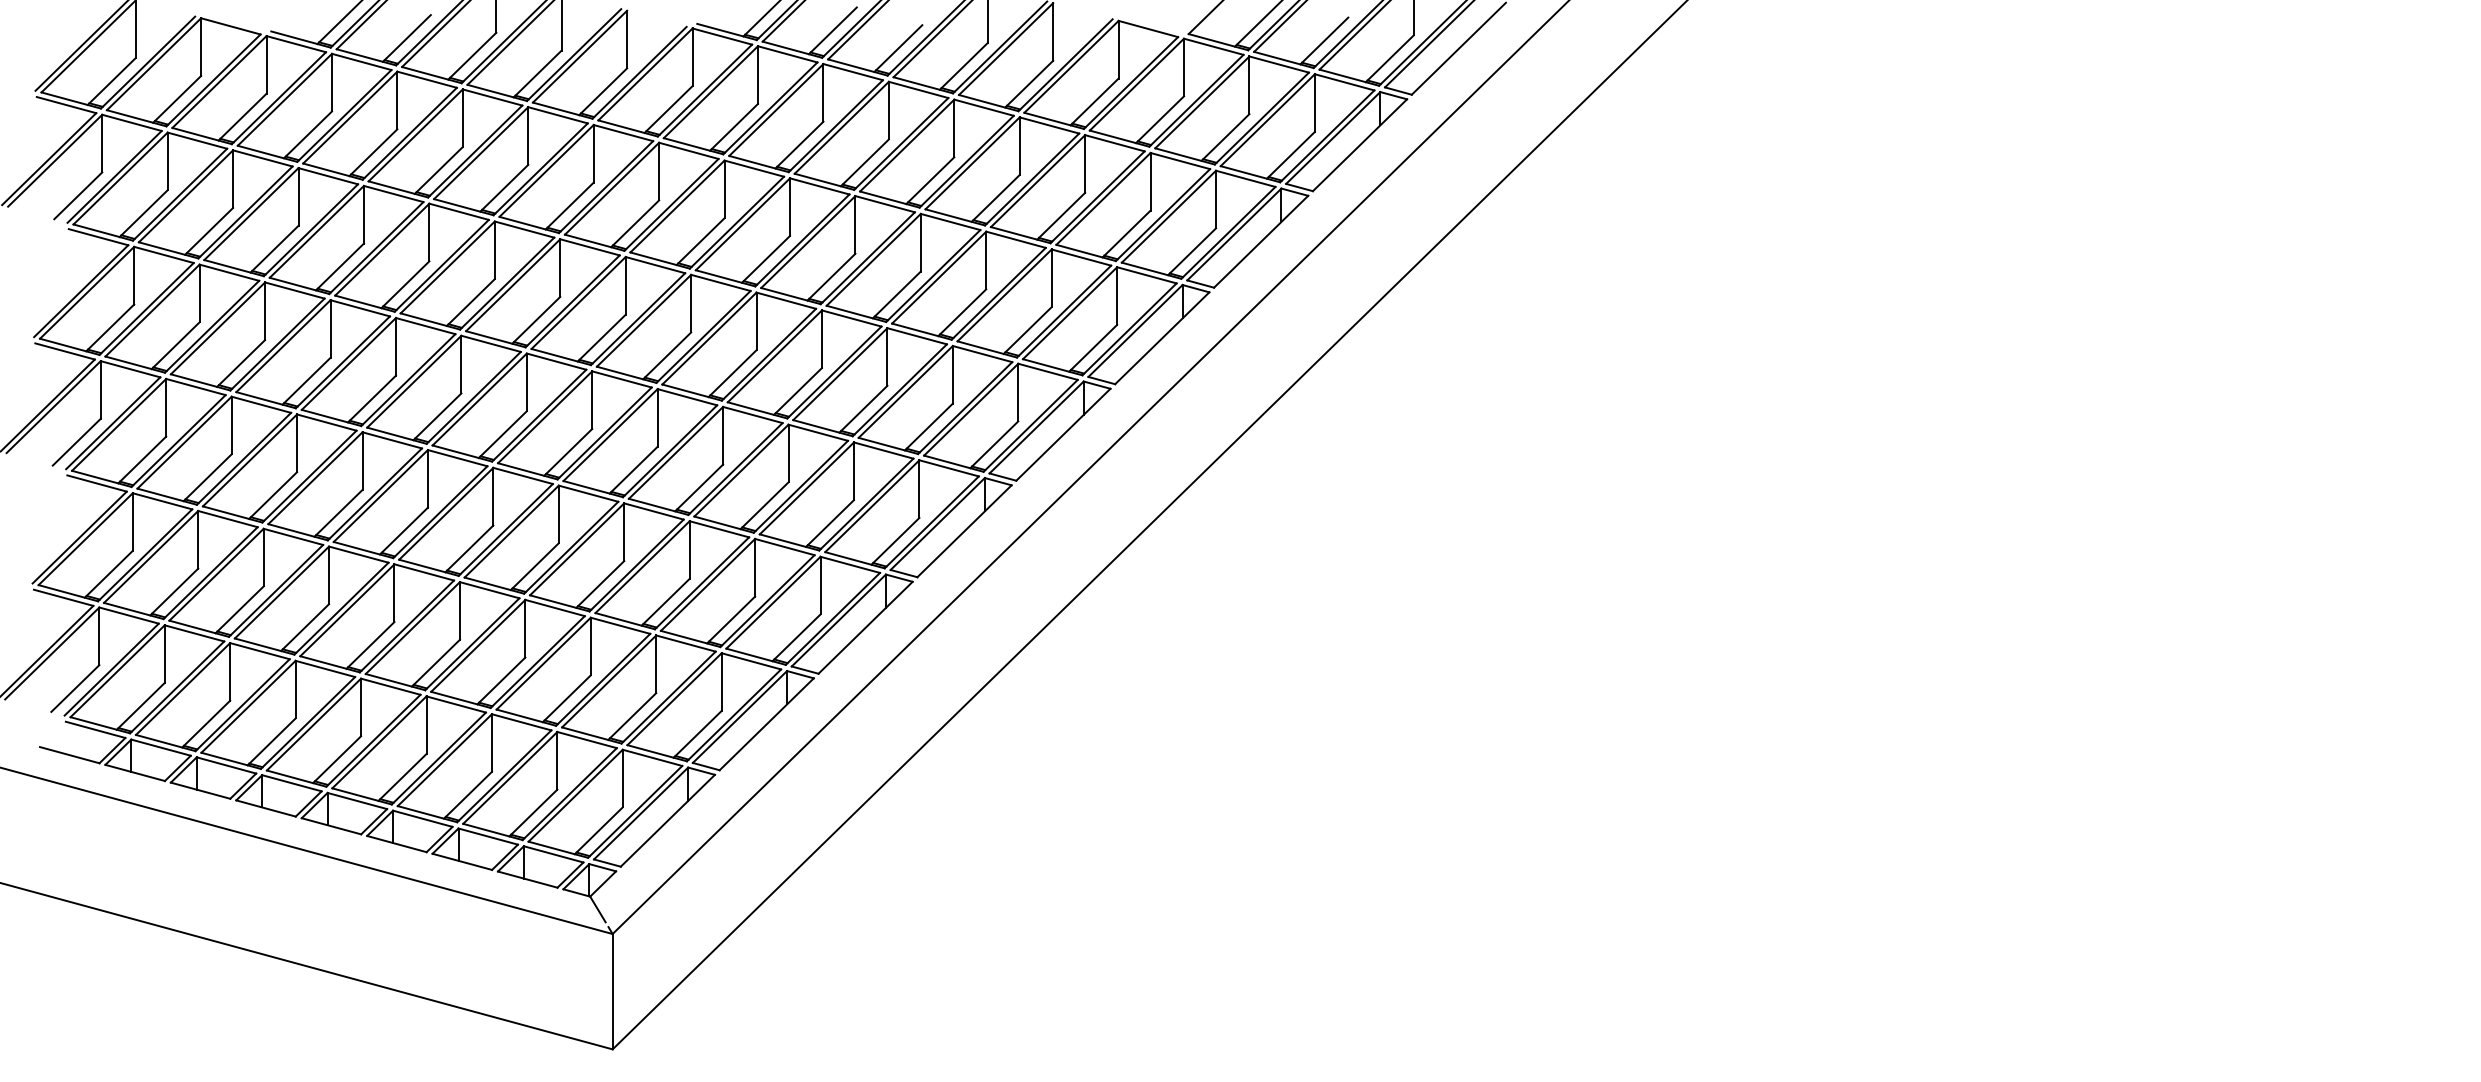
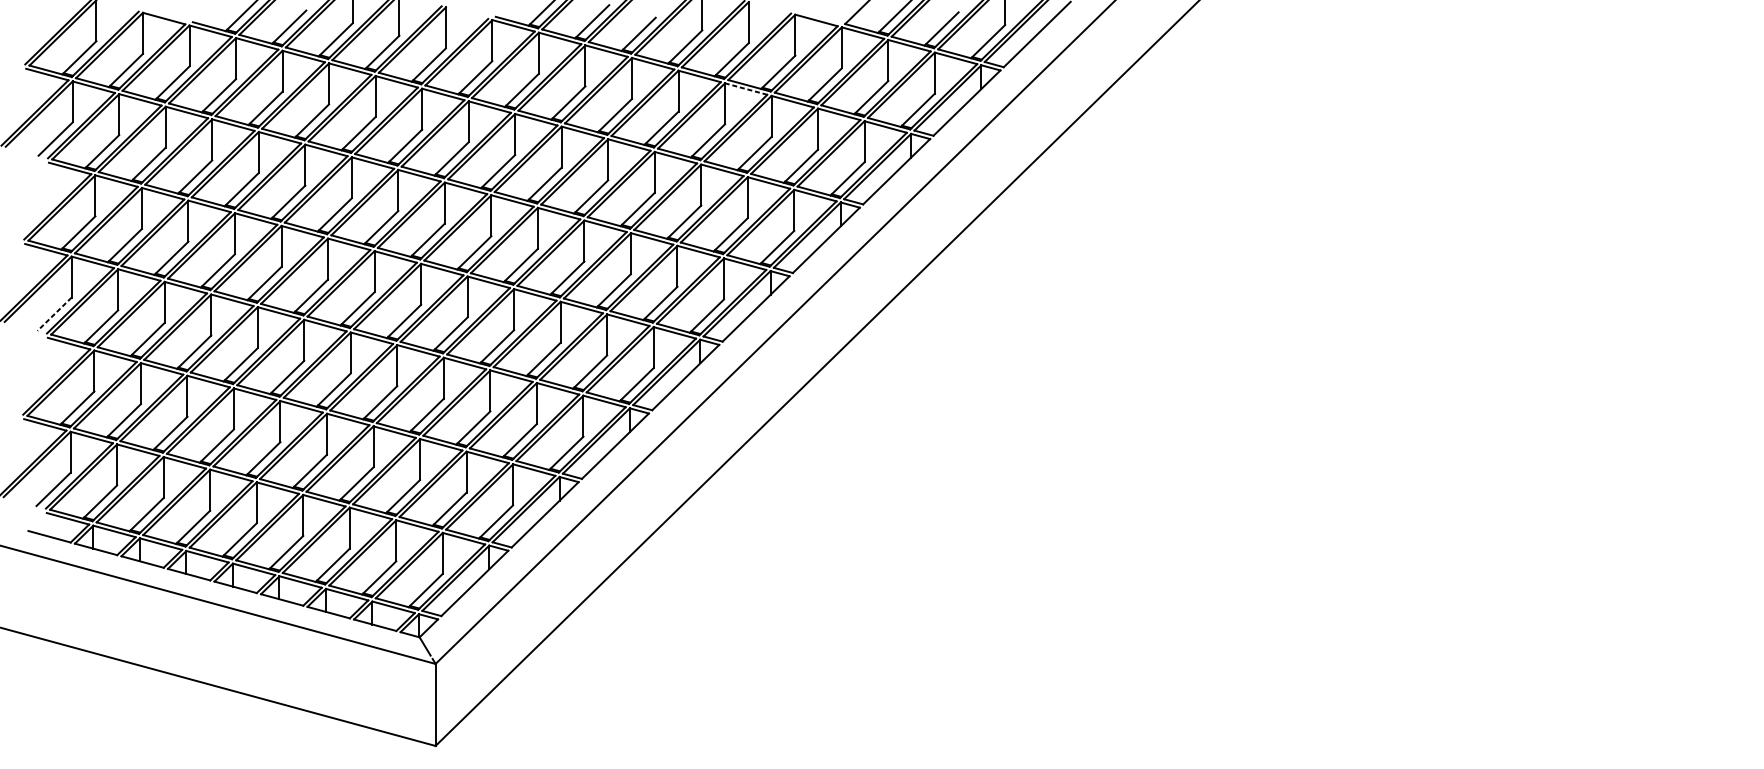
line: (1049, 125) -> (746, 89), solid -> dashed
line: (76, 442) -> (54, 314), solid -> dashed

